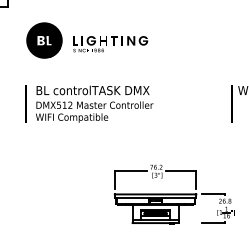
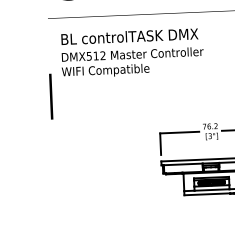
line: (25, 103) -> (50, 95), moved

